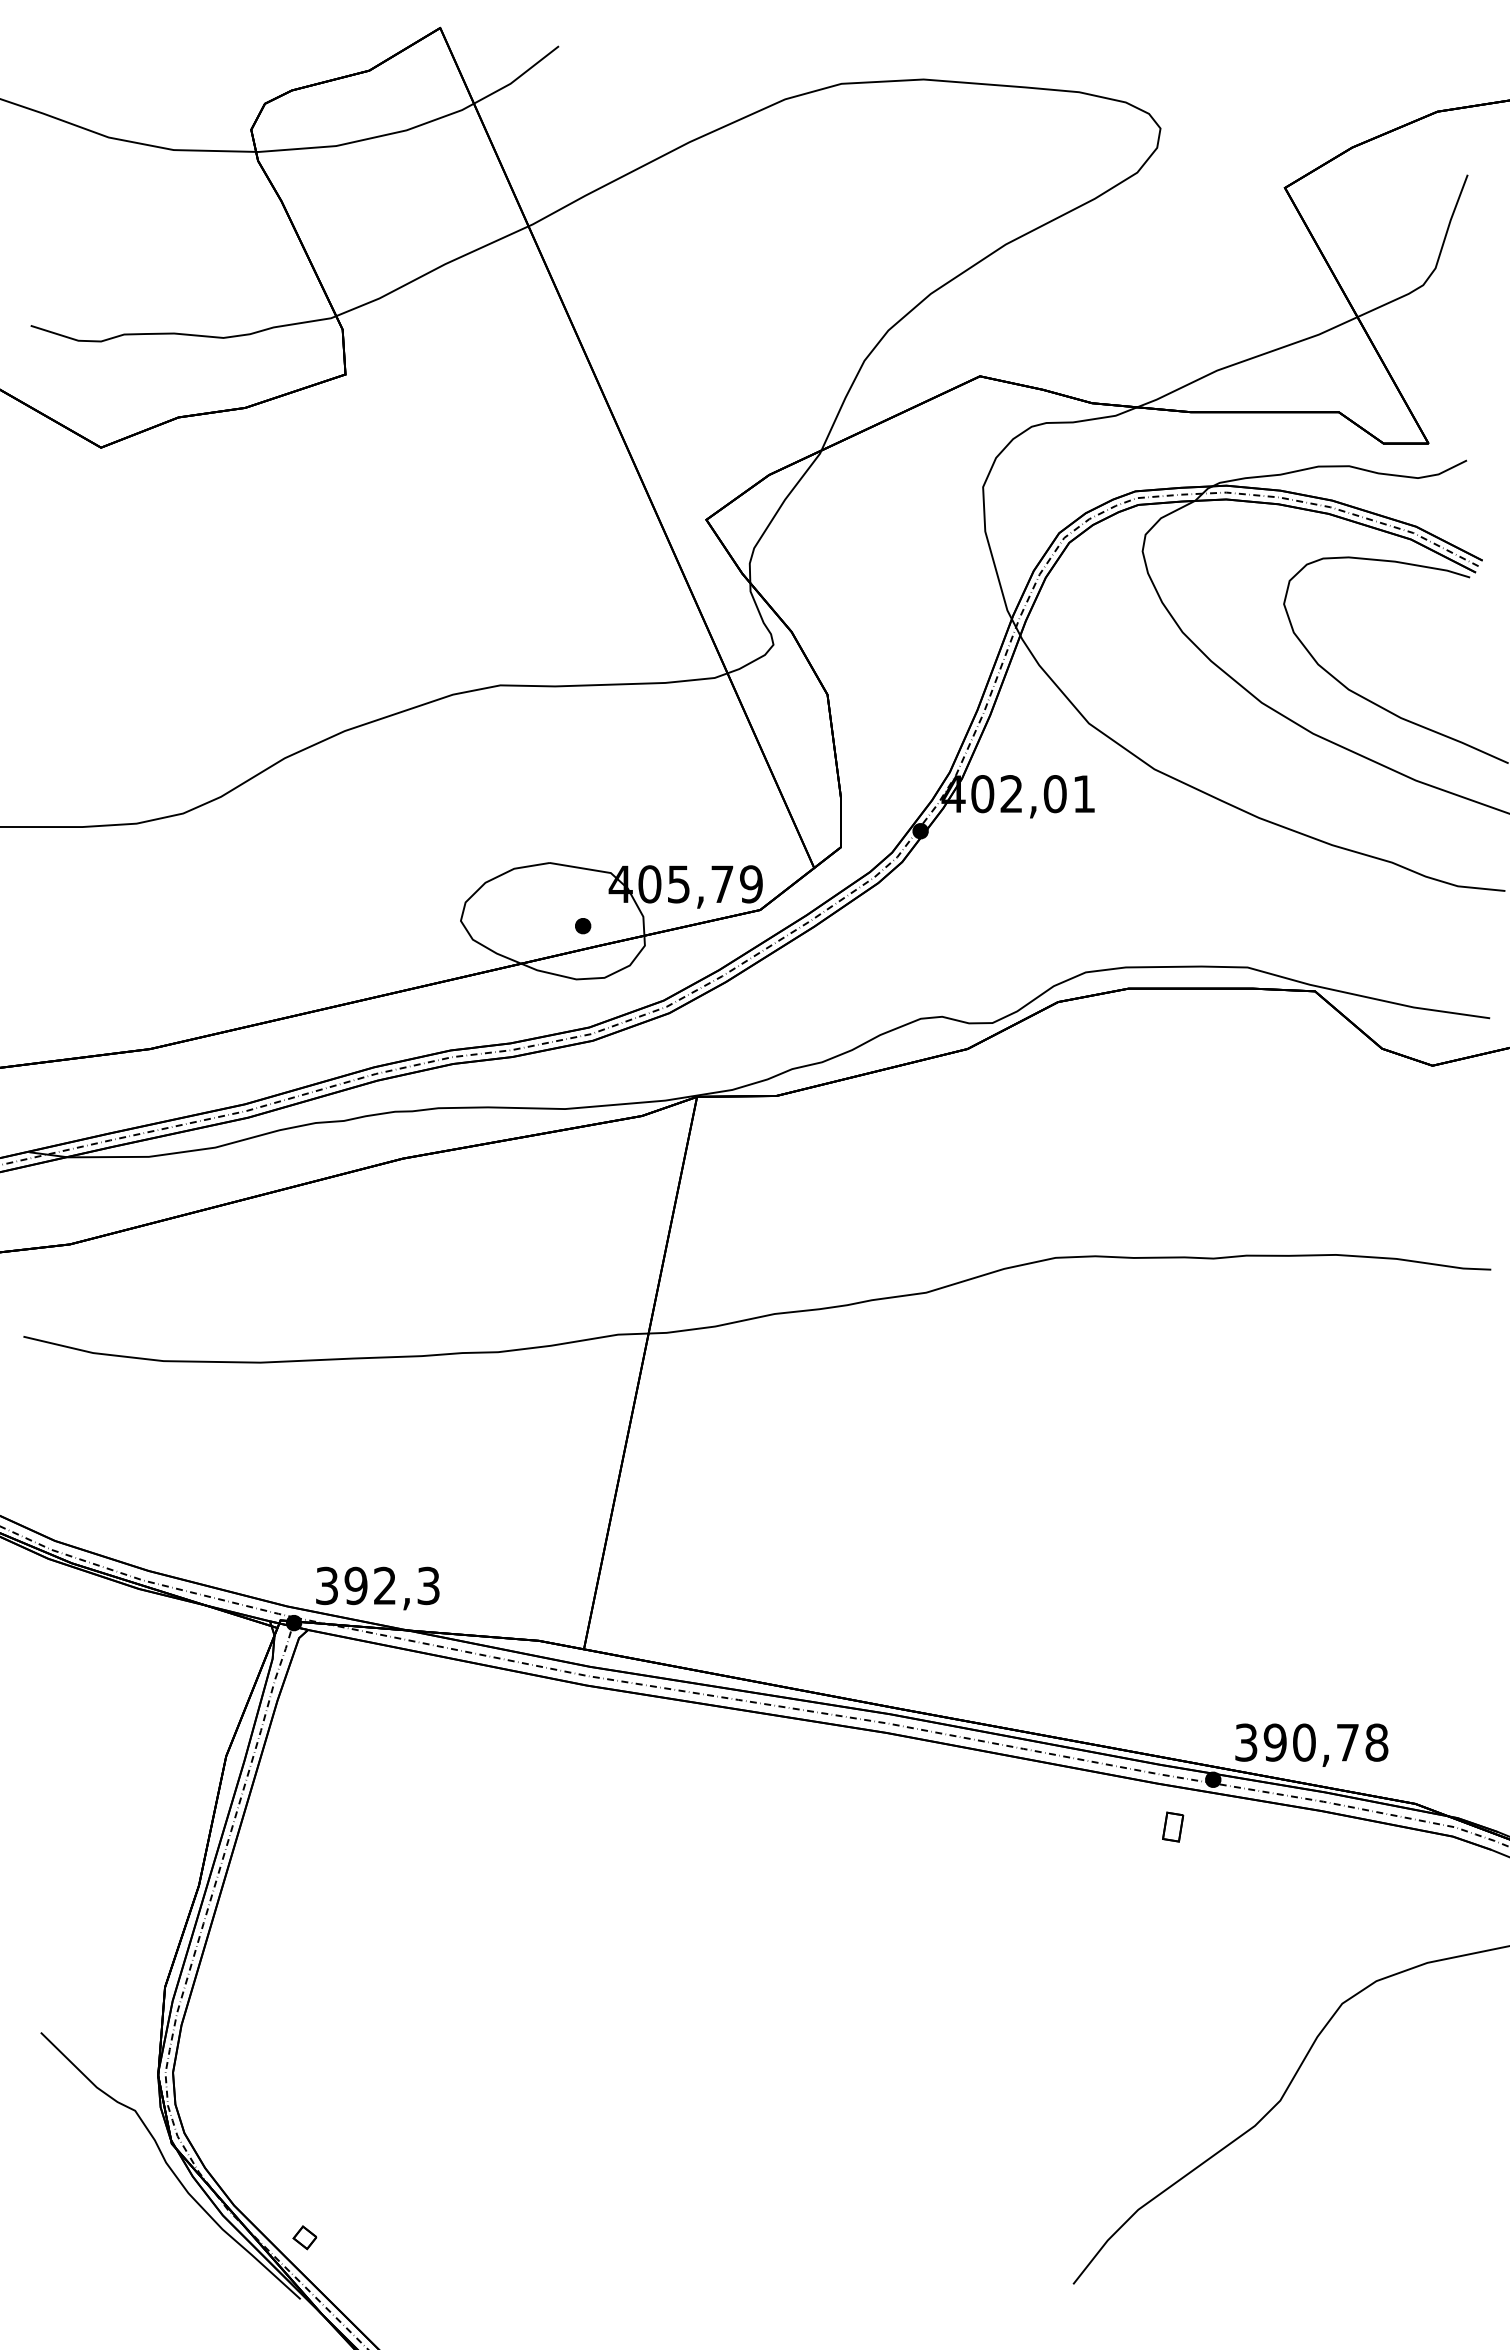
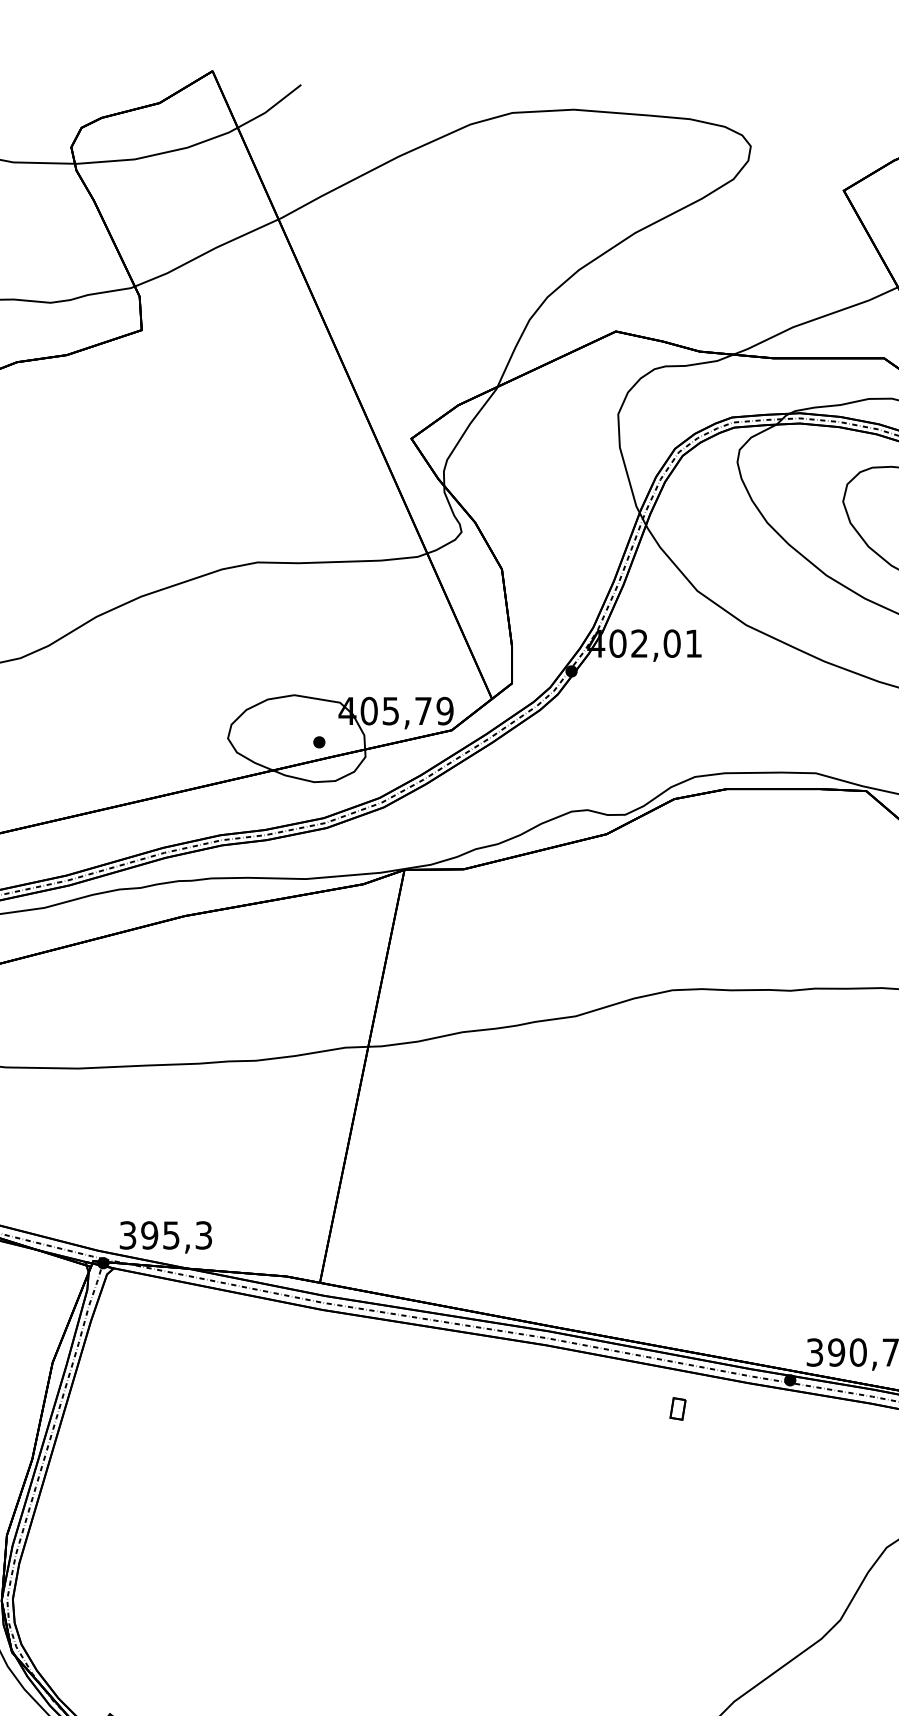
text: (384, 1585) -> (170, 1235), 392,3 -> 395,3
part: (1173, 1826) -> (678, 1408), moved

